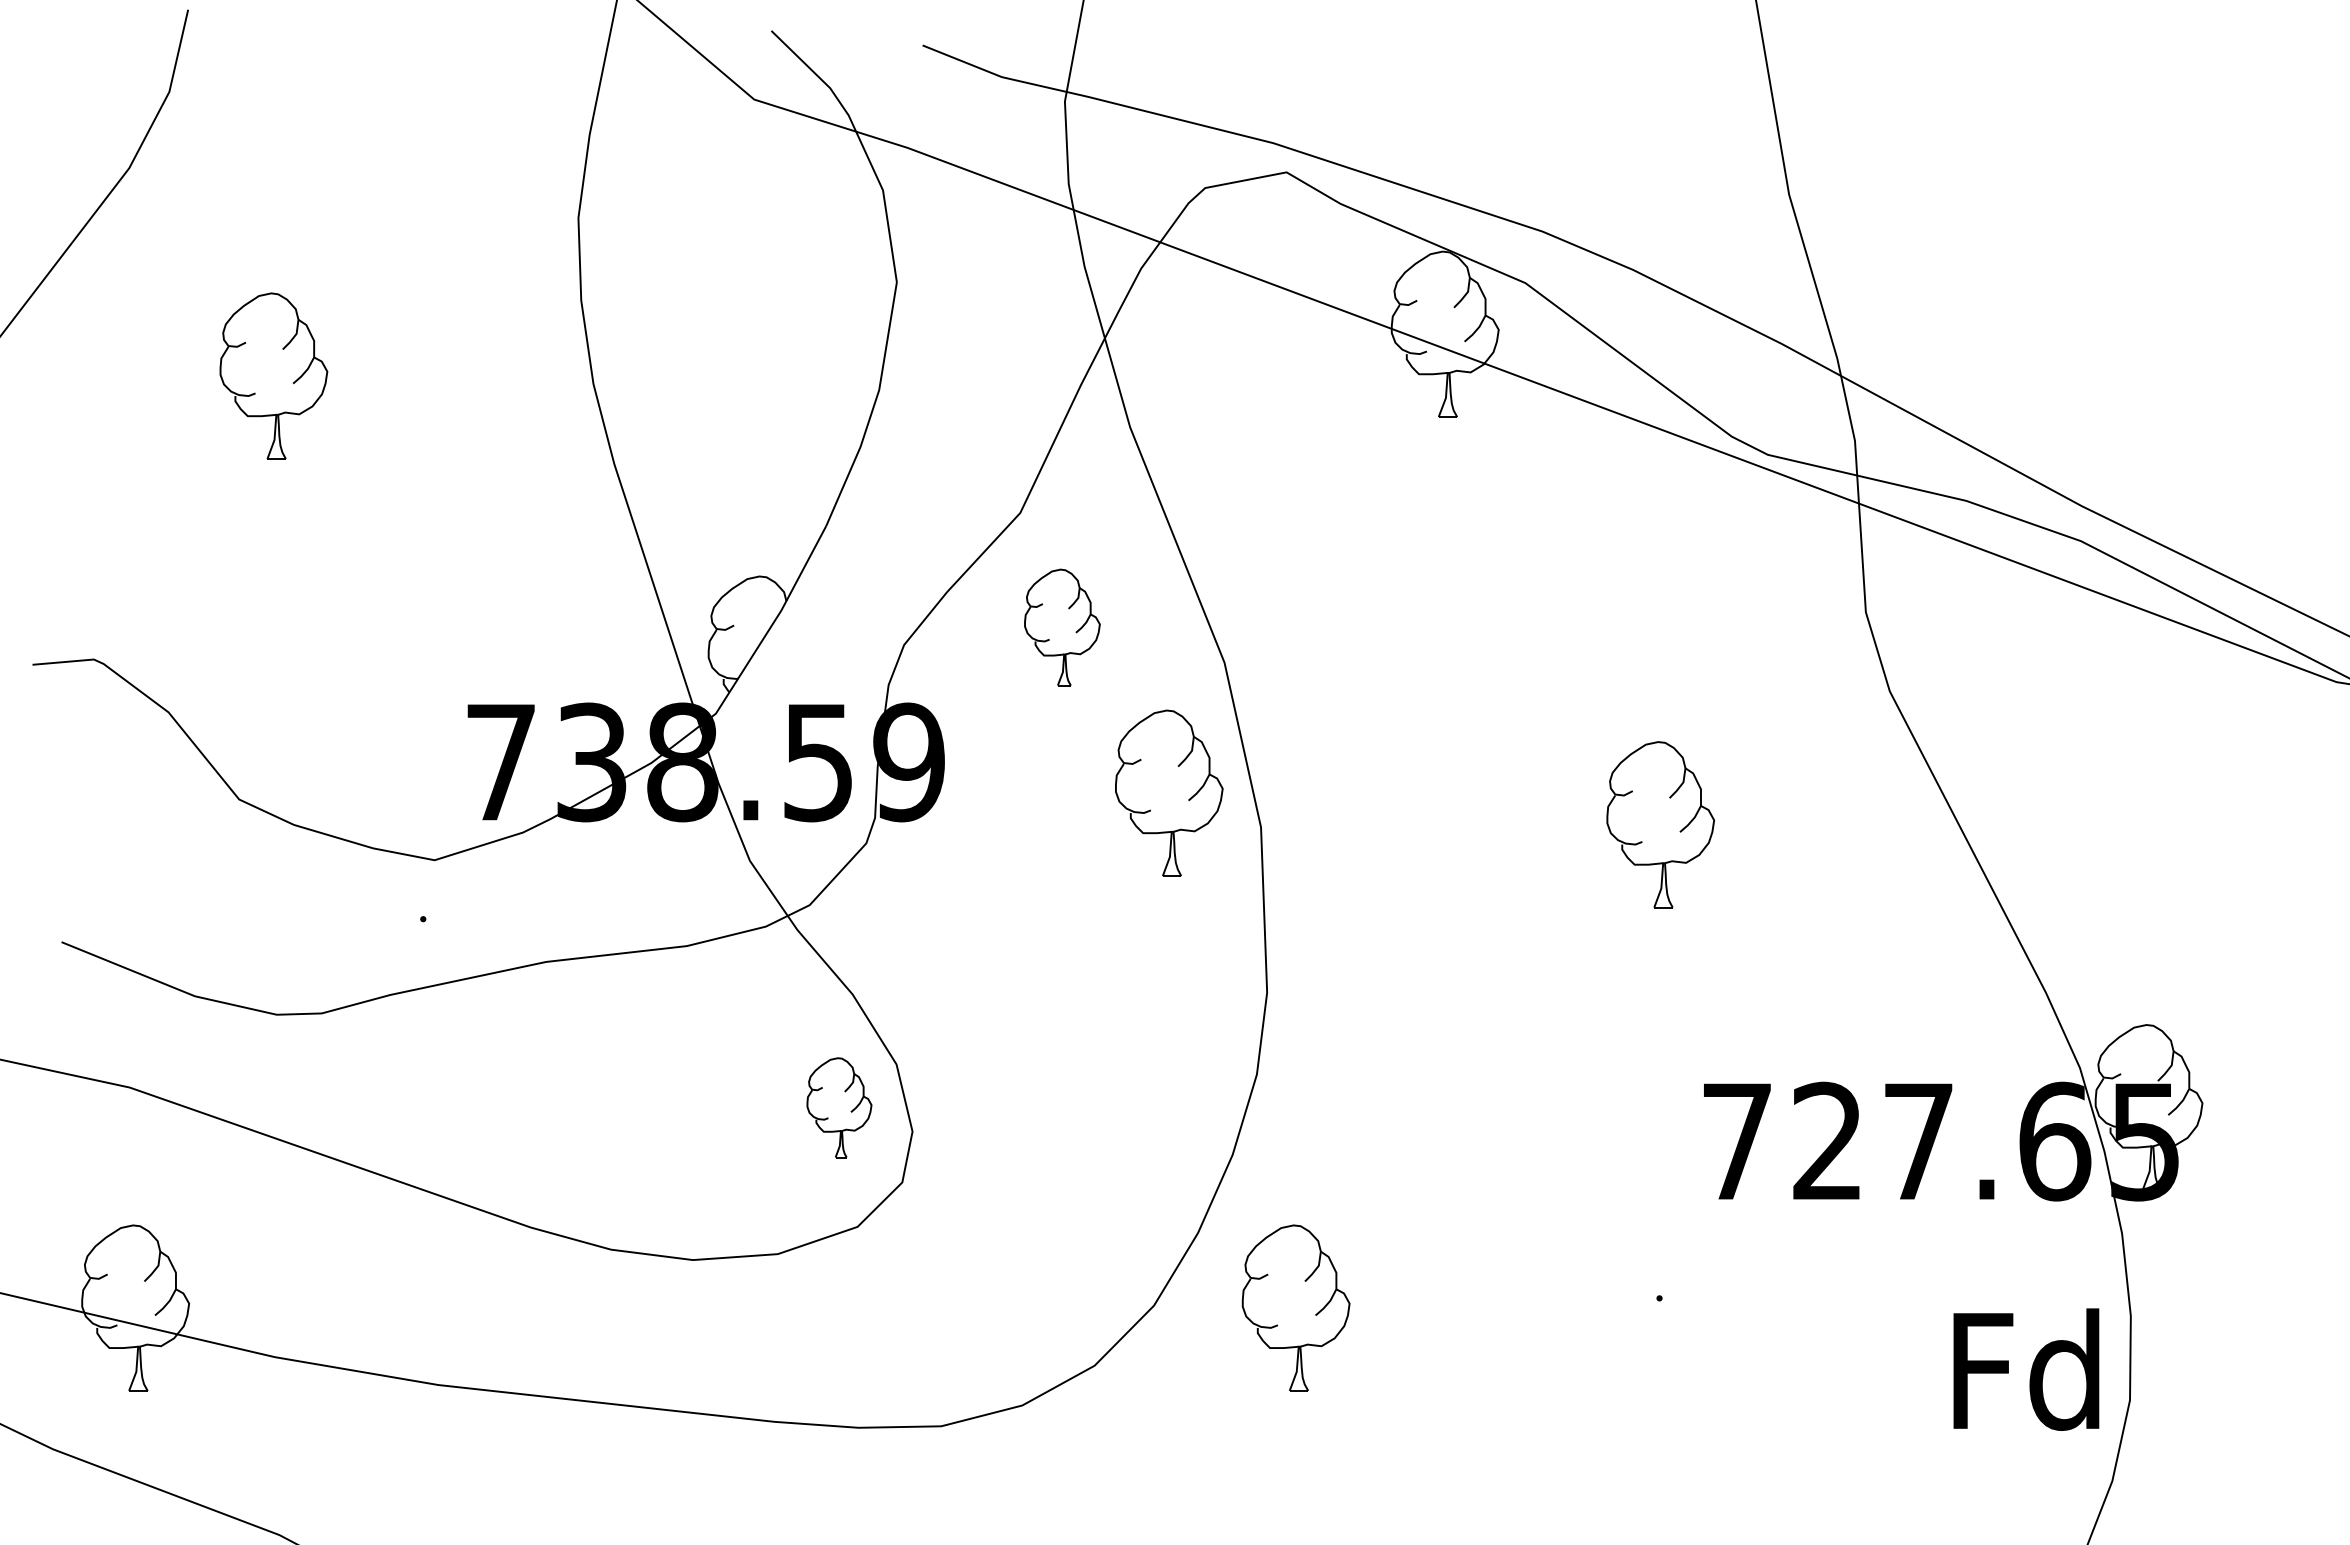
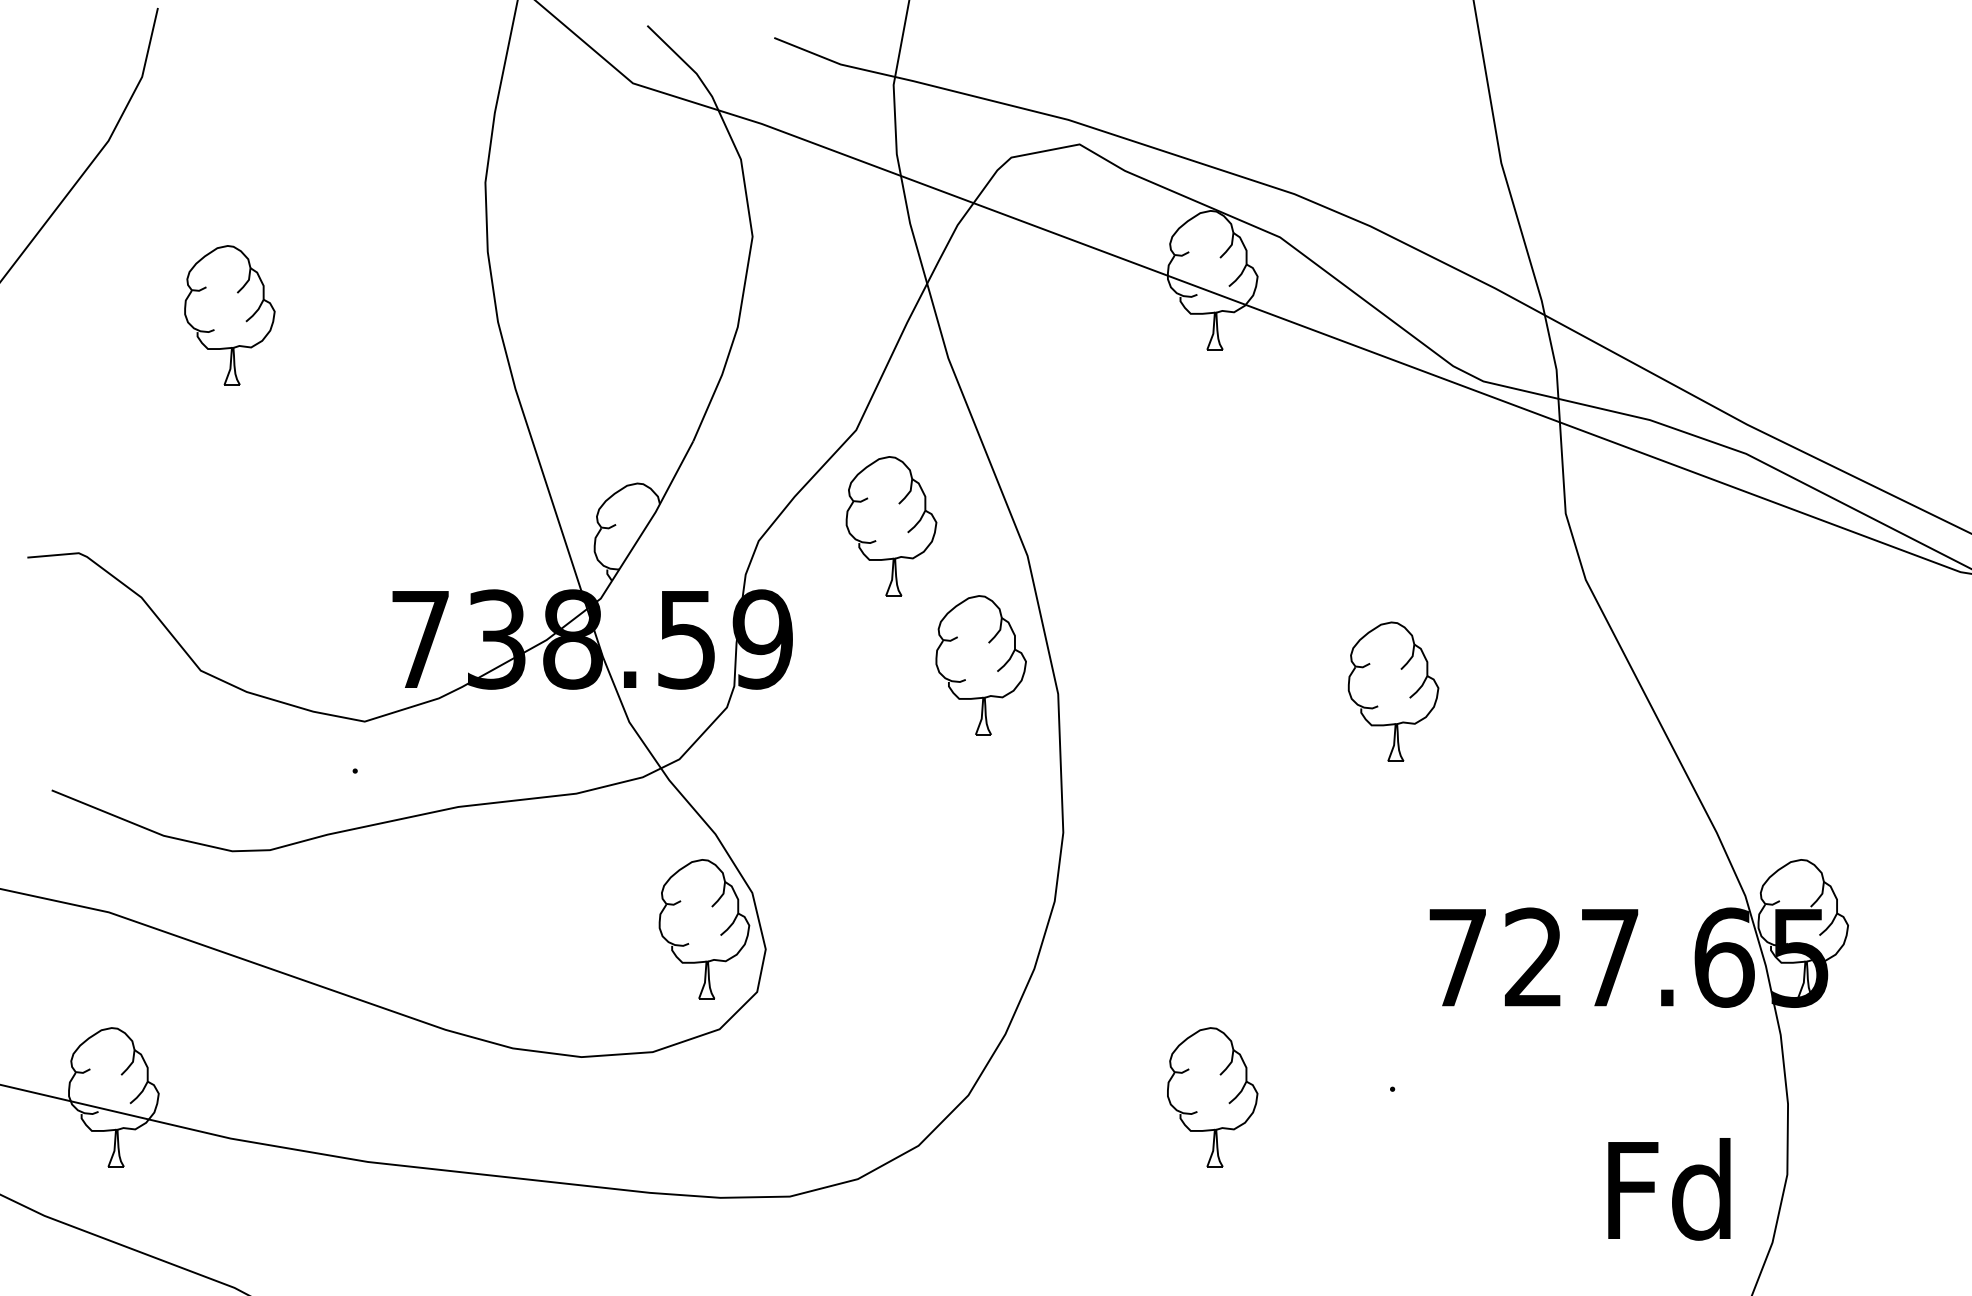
part: (1062, 627) -> (891, 526), size x1.43
part: (839, 1107) -> (704, 929), size x1.67
part: (1295, 1307) -> (1212, 1096), moved
text: (2026, 1369) -> (1669, 1189), moved

